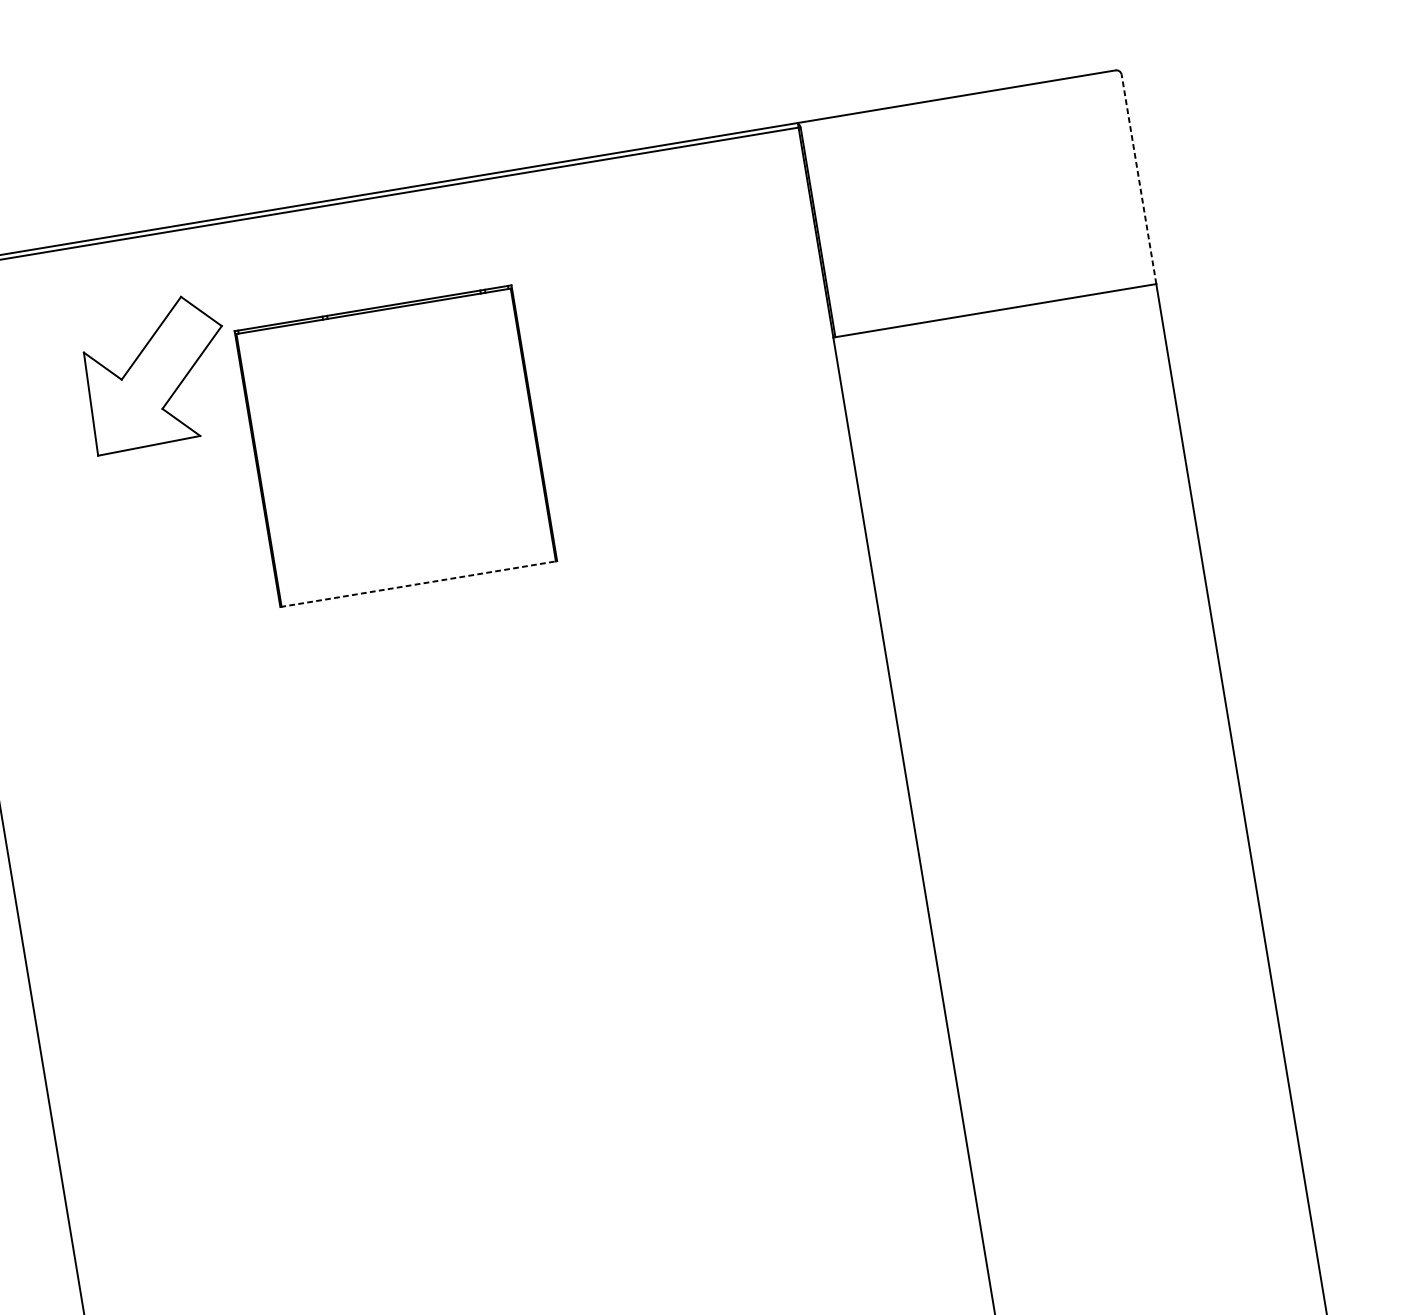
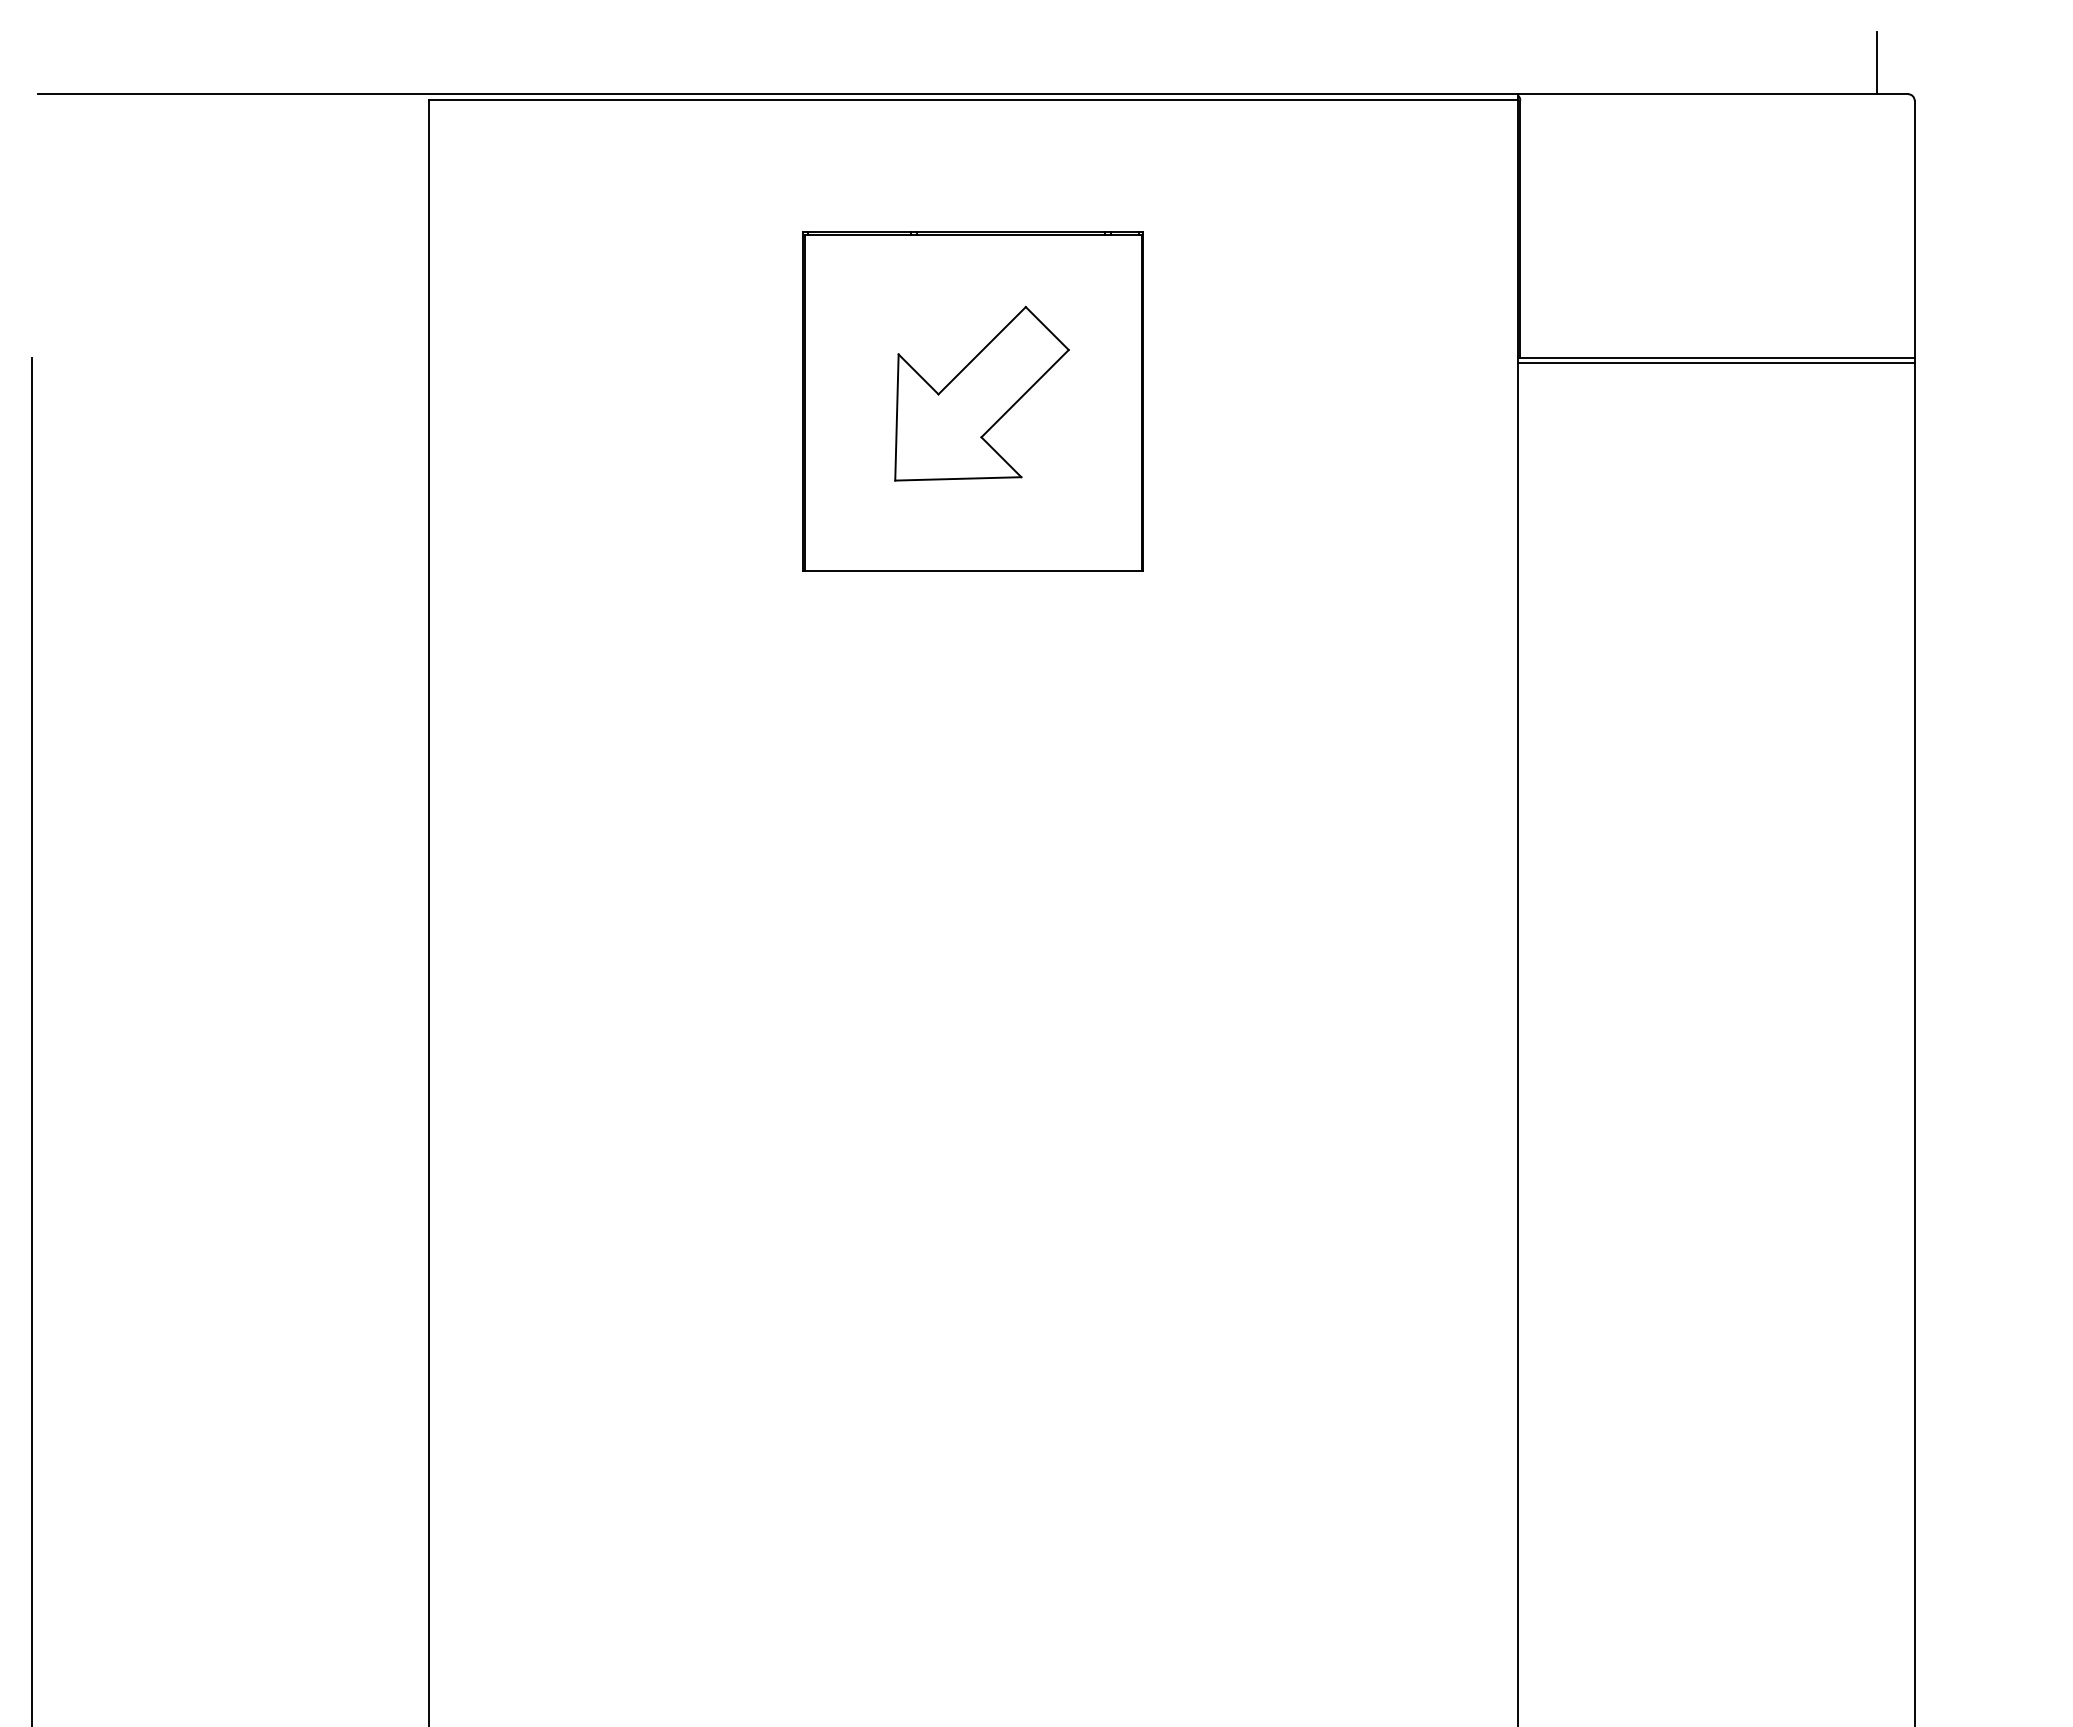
line: (1086, 49) -> (1877, 63), added
line: (1138, 179) -> (1914, 229), dashed -> solid
line: (995, 315) -> (1715, 363), added
part: (156, 373) -> (981, 393), moved
line: (418, 584) -> (973, 570), dashed -> solid

